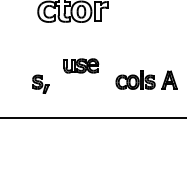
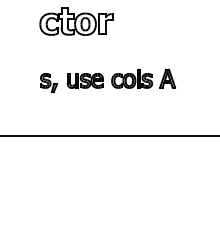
part: (146, 79) -> (143, 78), moved
part: (40, 84) -> (48, 83), moved

